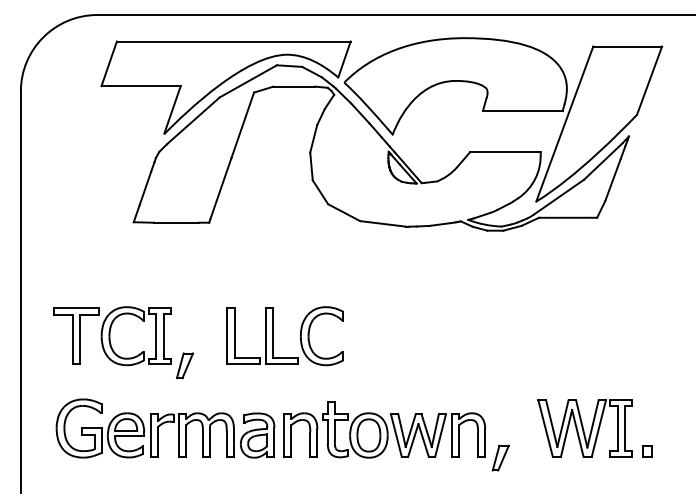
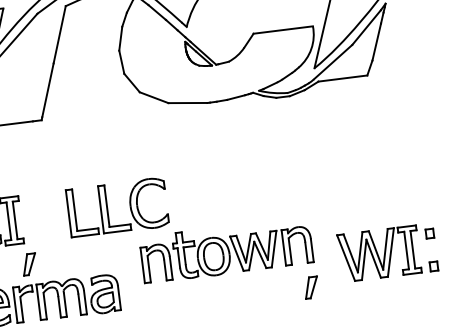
part: (184, 365) -> (29, 264), moved
part: (647, 412) -> (430, 233), added
part: (384, 429) -> (226, 249), moved

